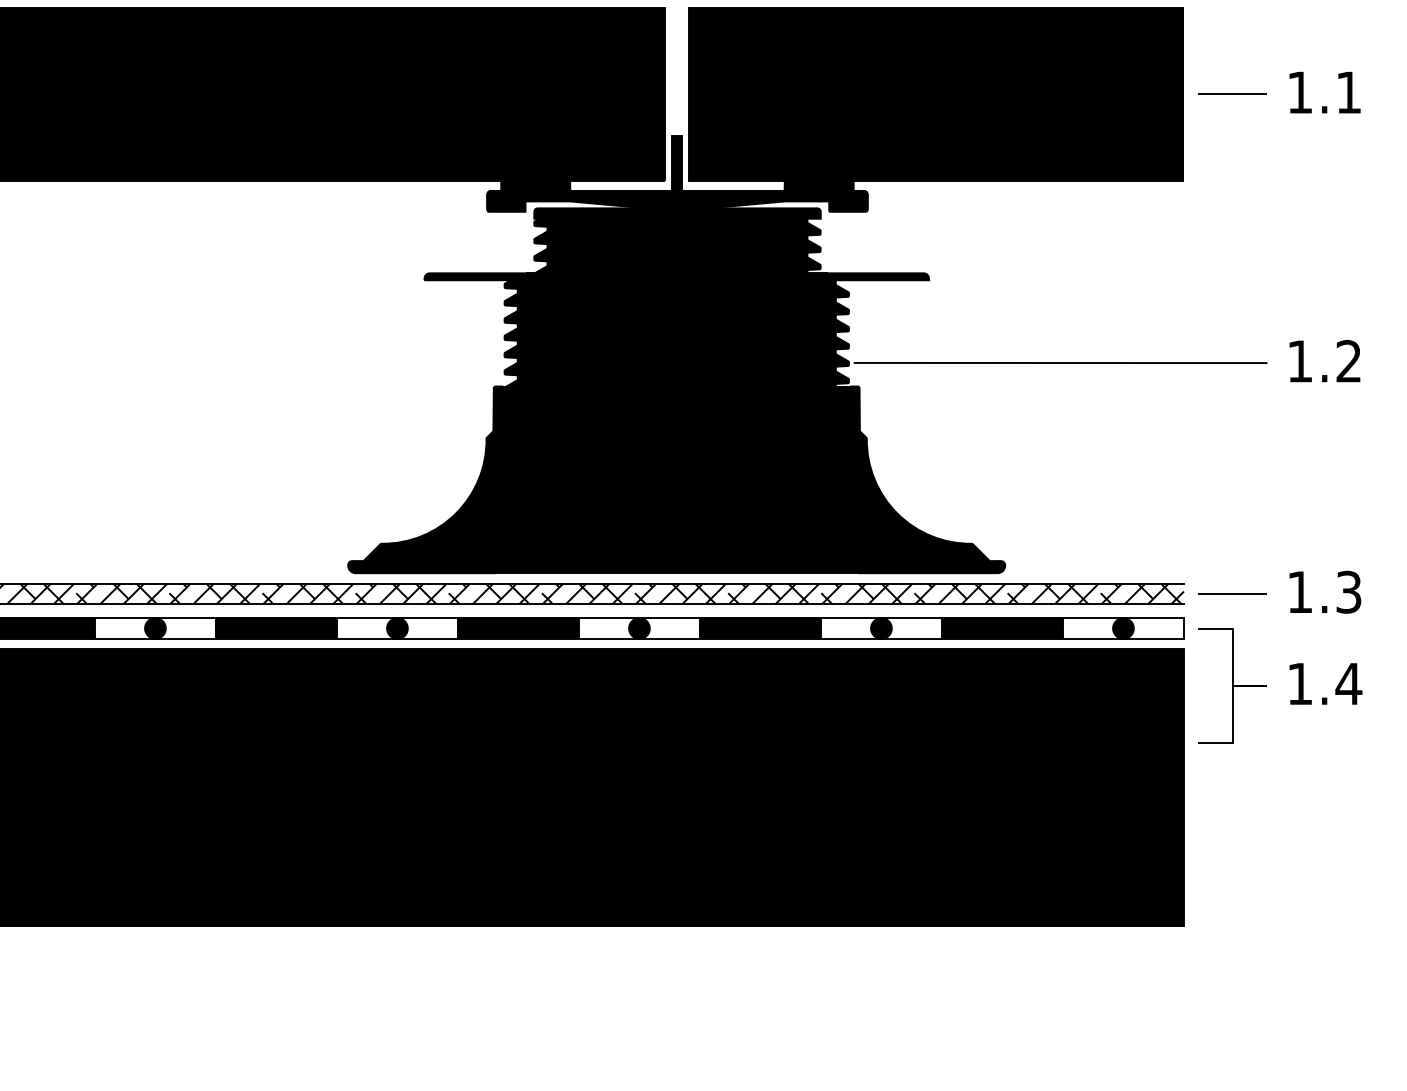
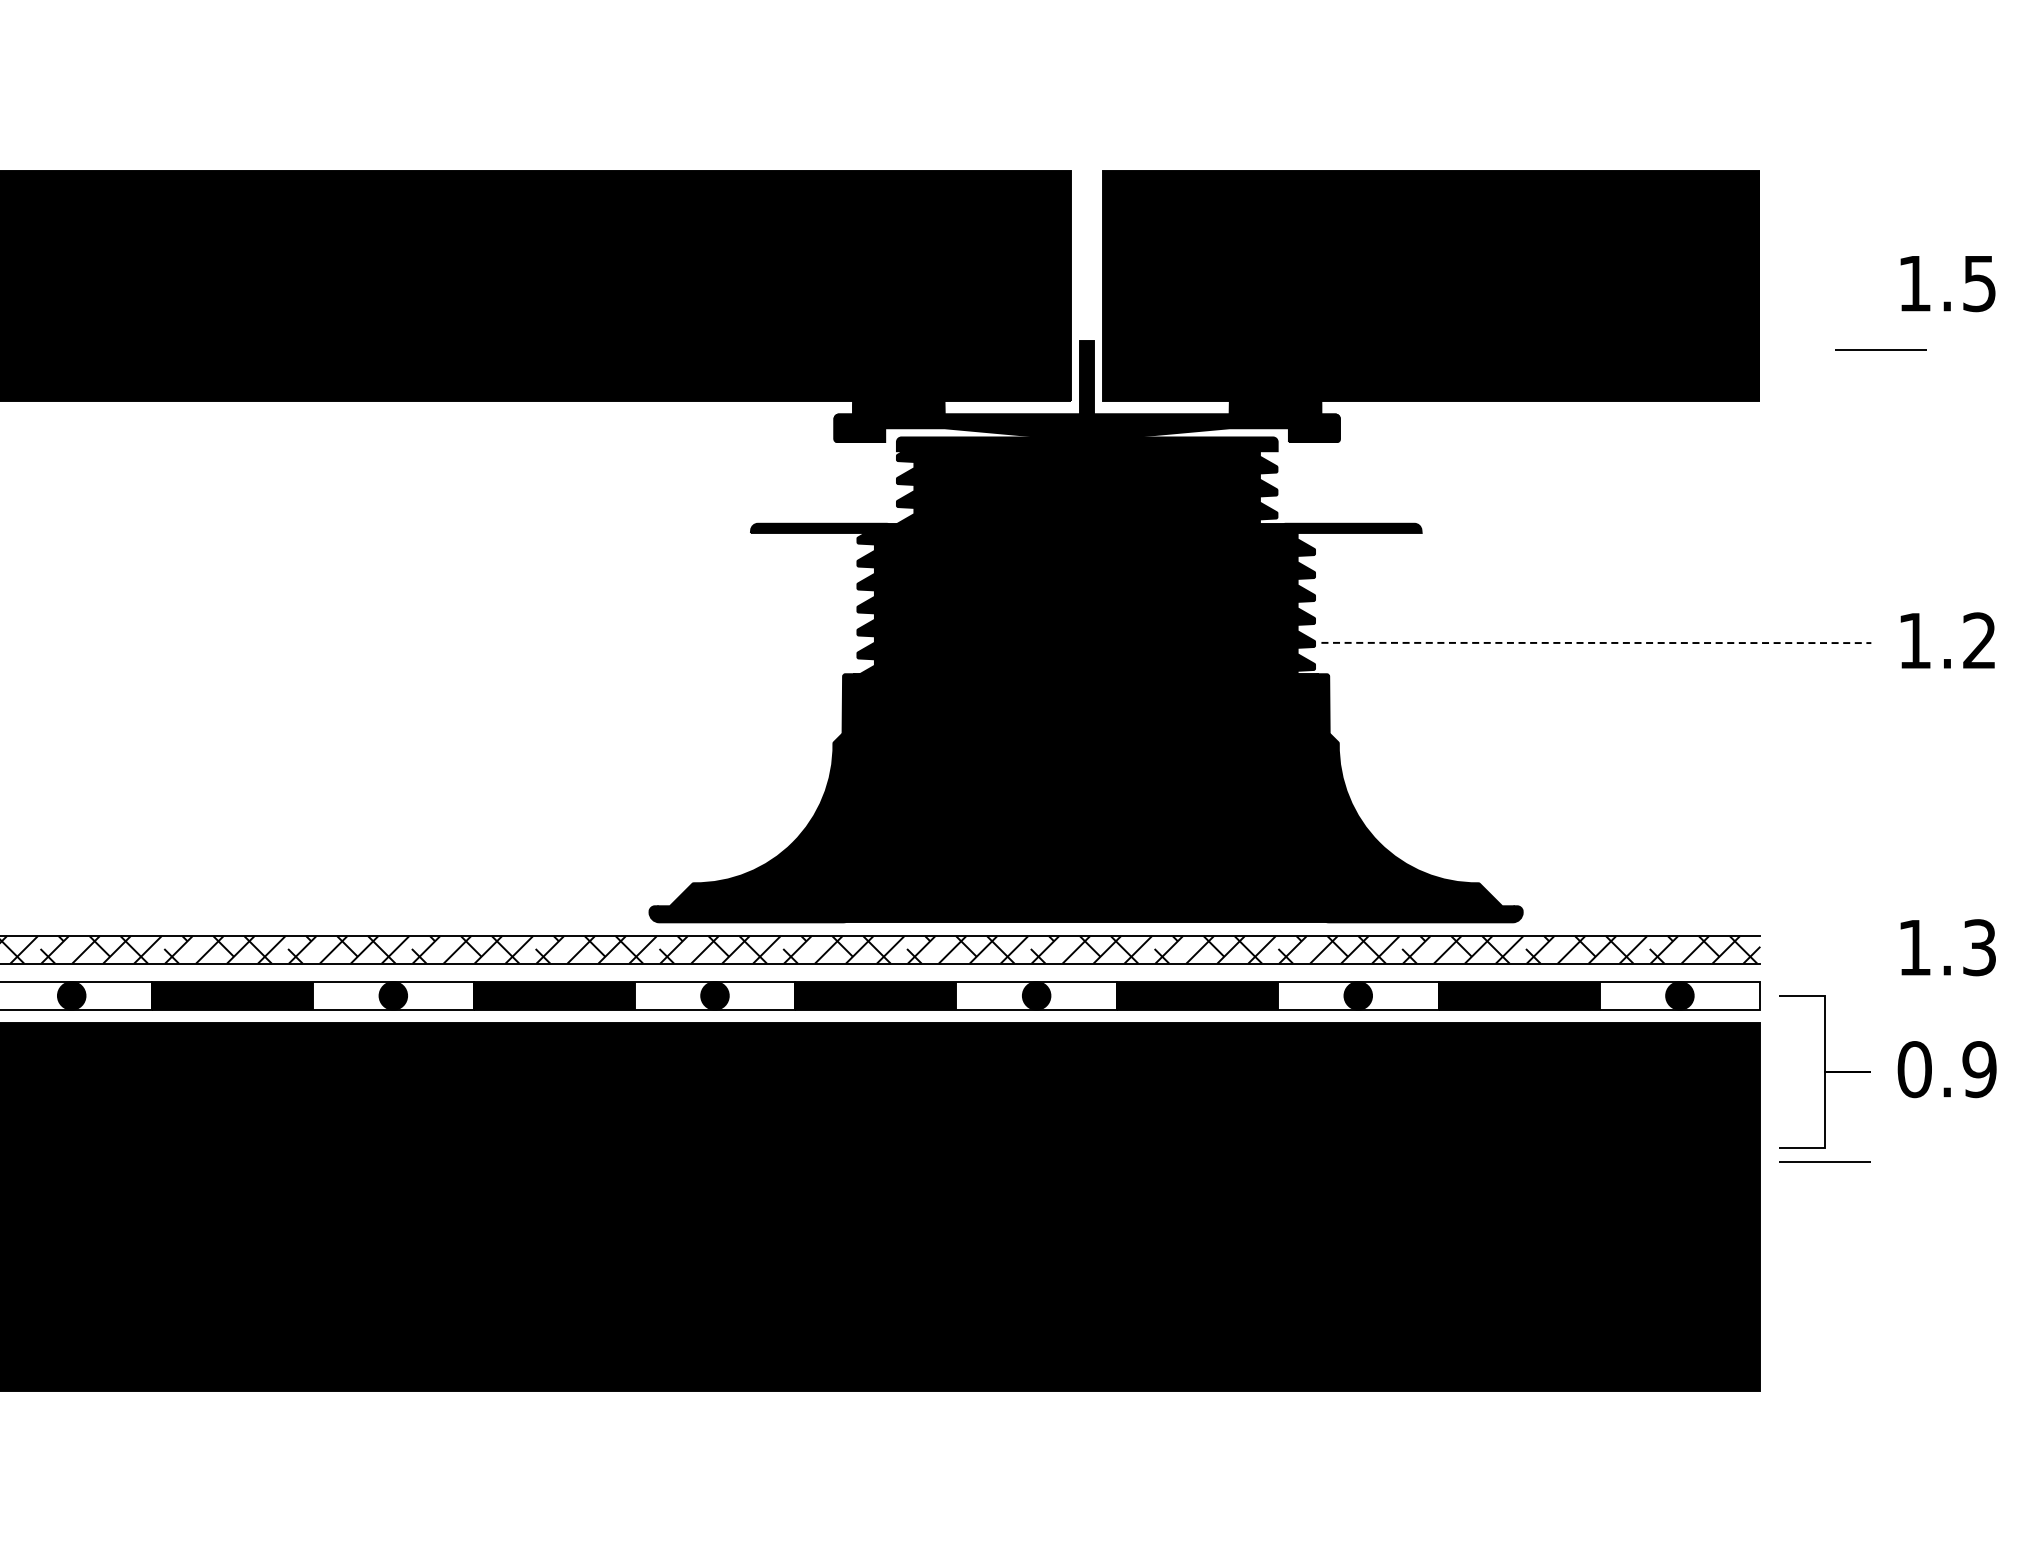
text: (1348, 93) -> (1979, 284), 1.1 -> 1.5
line: (1232, 94) -> (1880, 349), moved
line: (1060, 362) -> (1596, 642), solid -> dashed
line: (1232, 593) -> (1824, 1161), moved
text: (1324, 683) -> (1947, 1069), 1.4 -> 0.9

